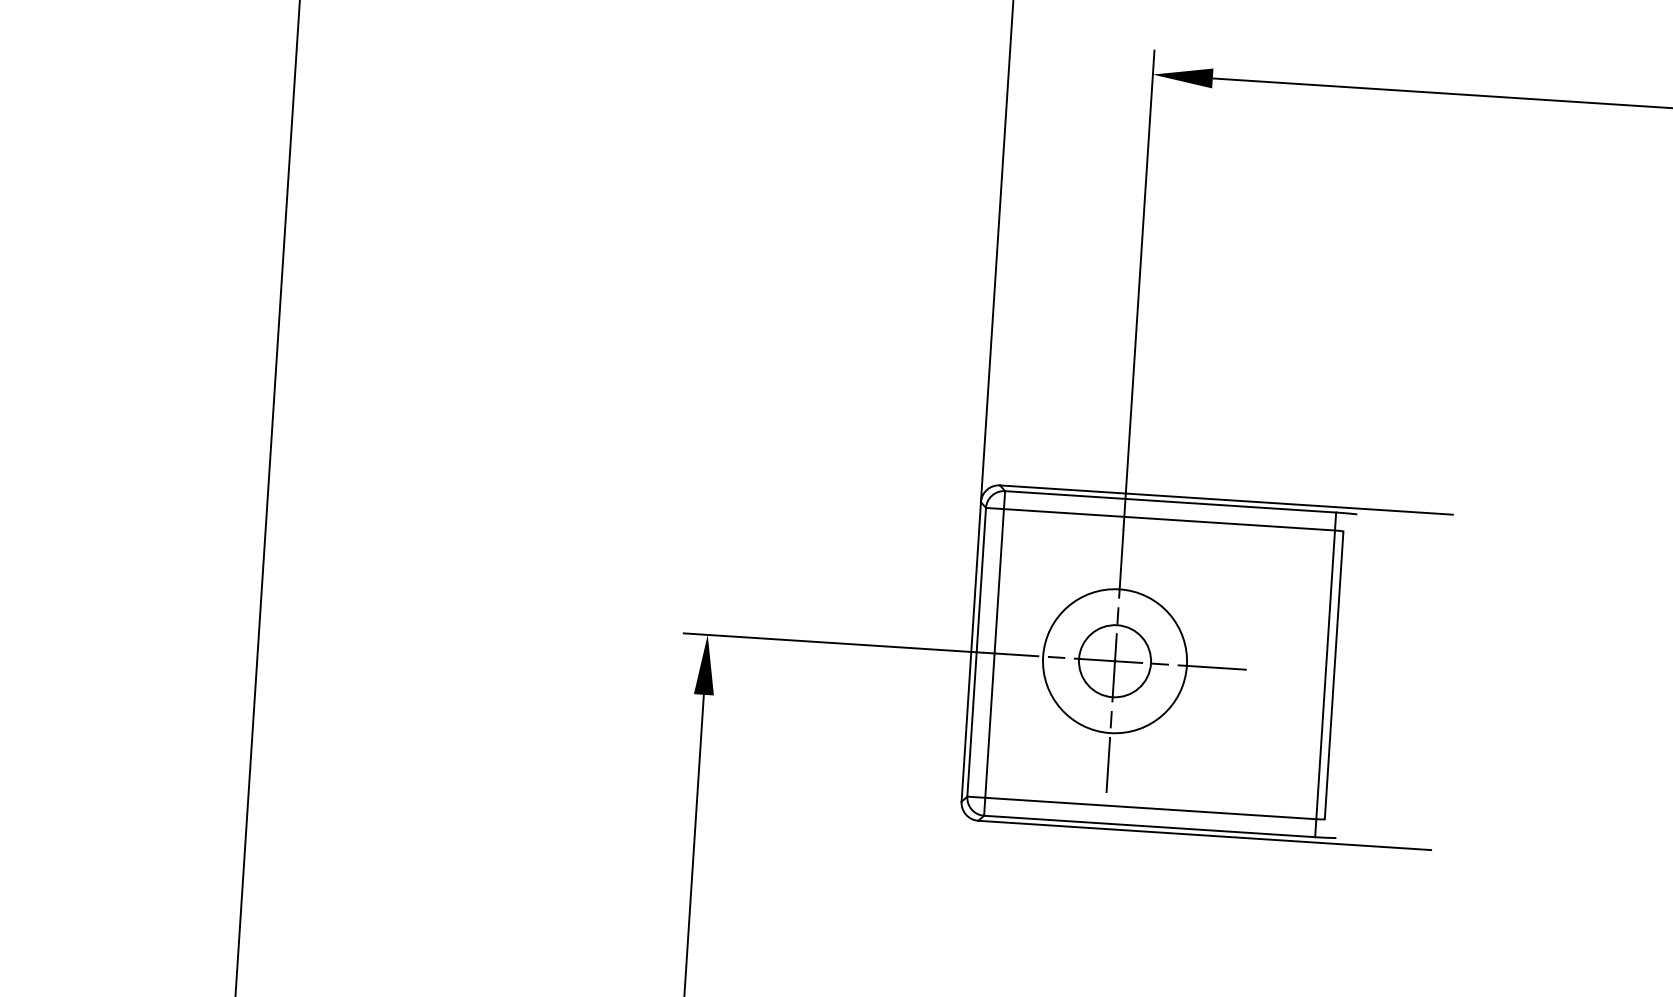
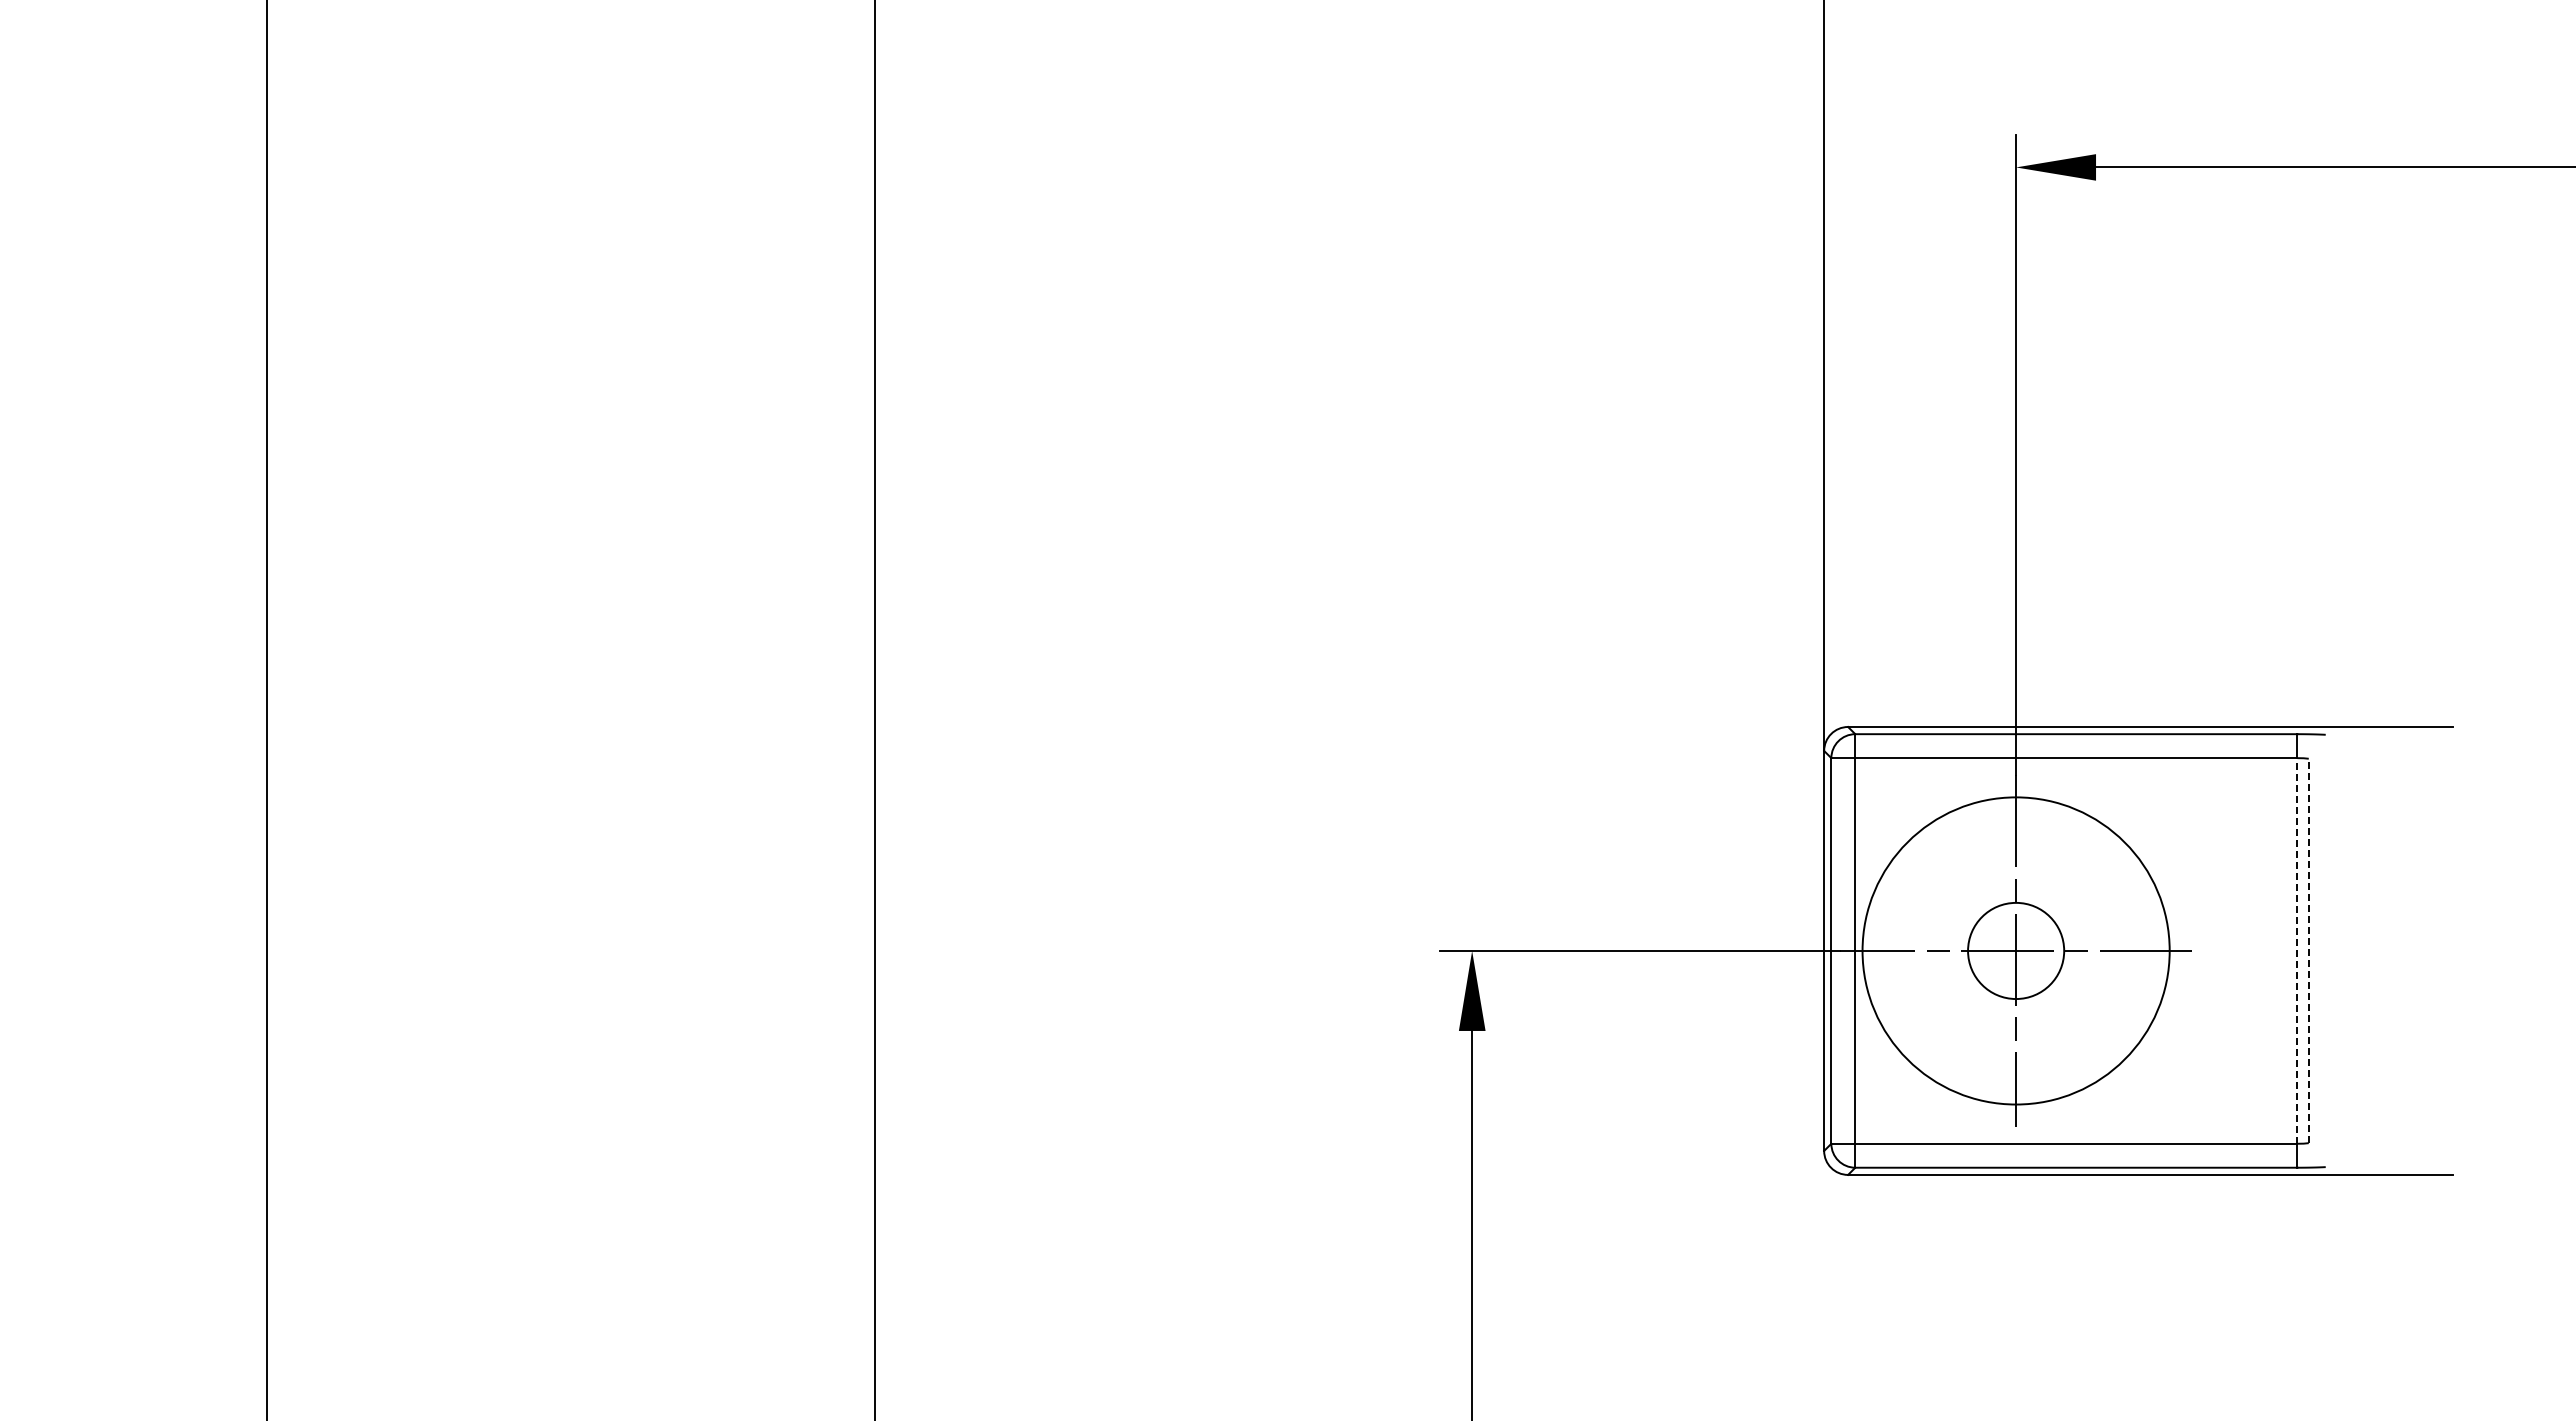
circle: (1115, 660) -> (2016, 950), size x1.6
line: (1325, 674) -> (2297, 950), solid -> dashed
line: (1333, 675) -> (2308, 950), solid -> dashed

